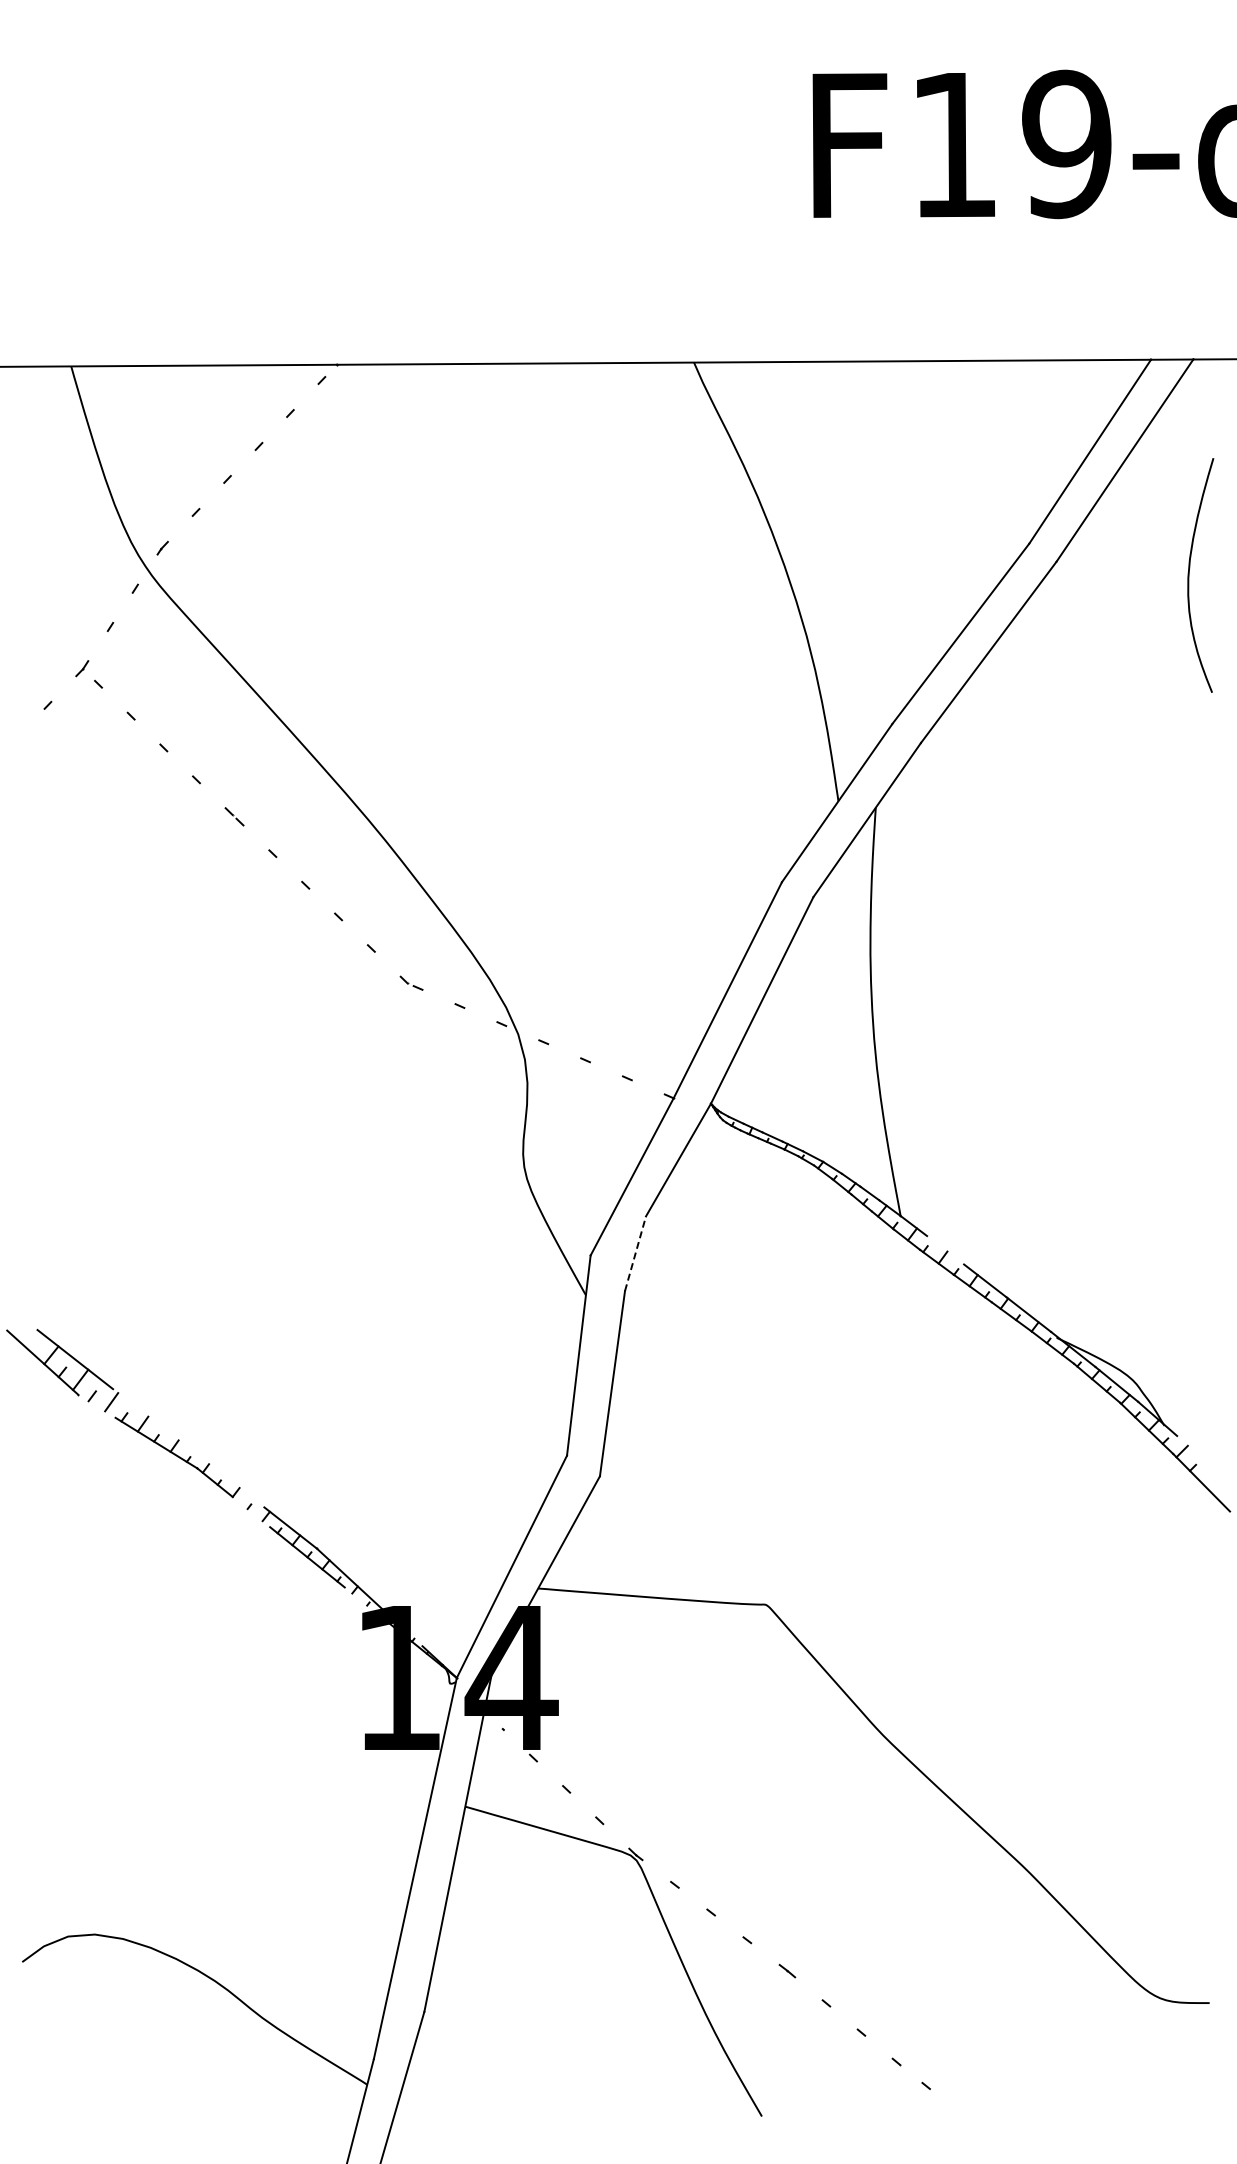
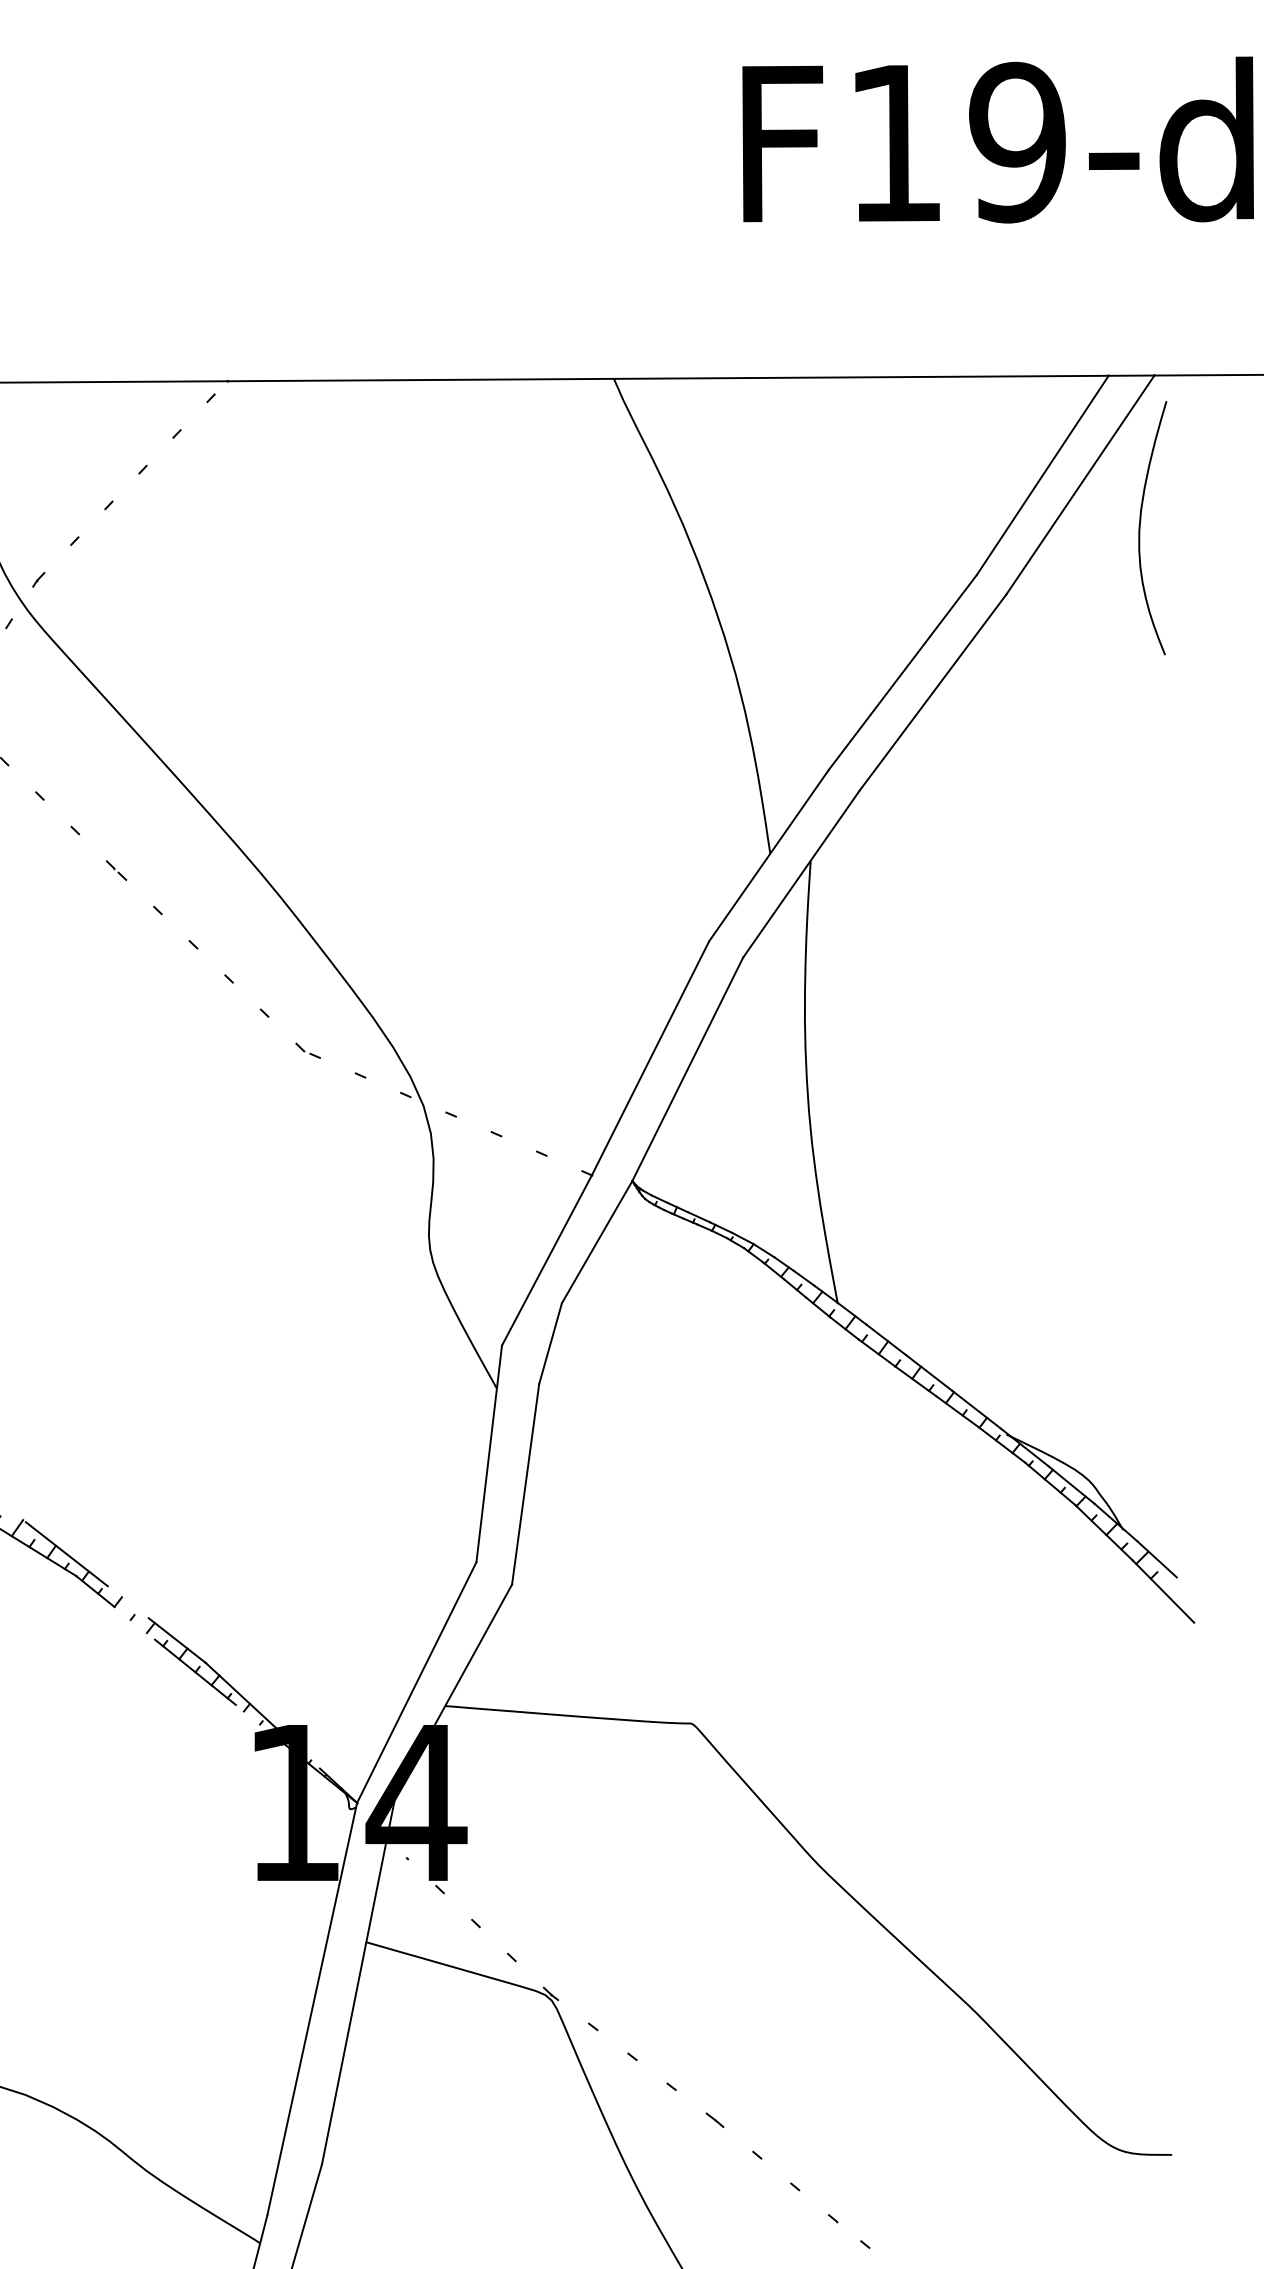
curve: (1189, 575) -> (1140, 528), moved
line: (945, 1250) -> (886, 1340), added
line: (635, 1253) -> (550, 1343), dashed -> solid
line: (188, 1447) -> (66, 1553), added
line: (1195, 1452) -> (1156, 1558), added

